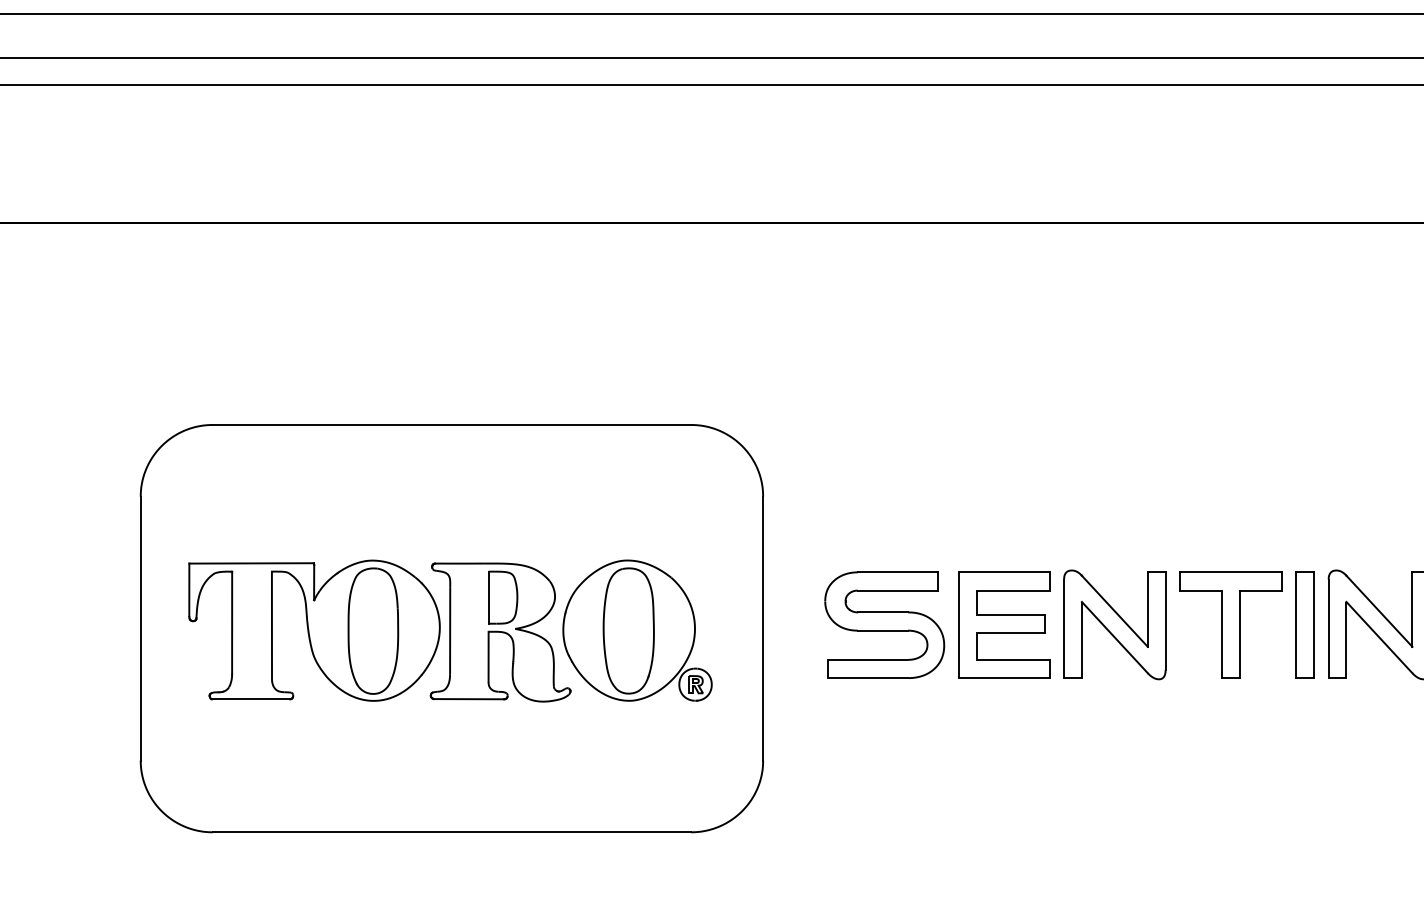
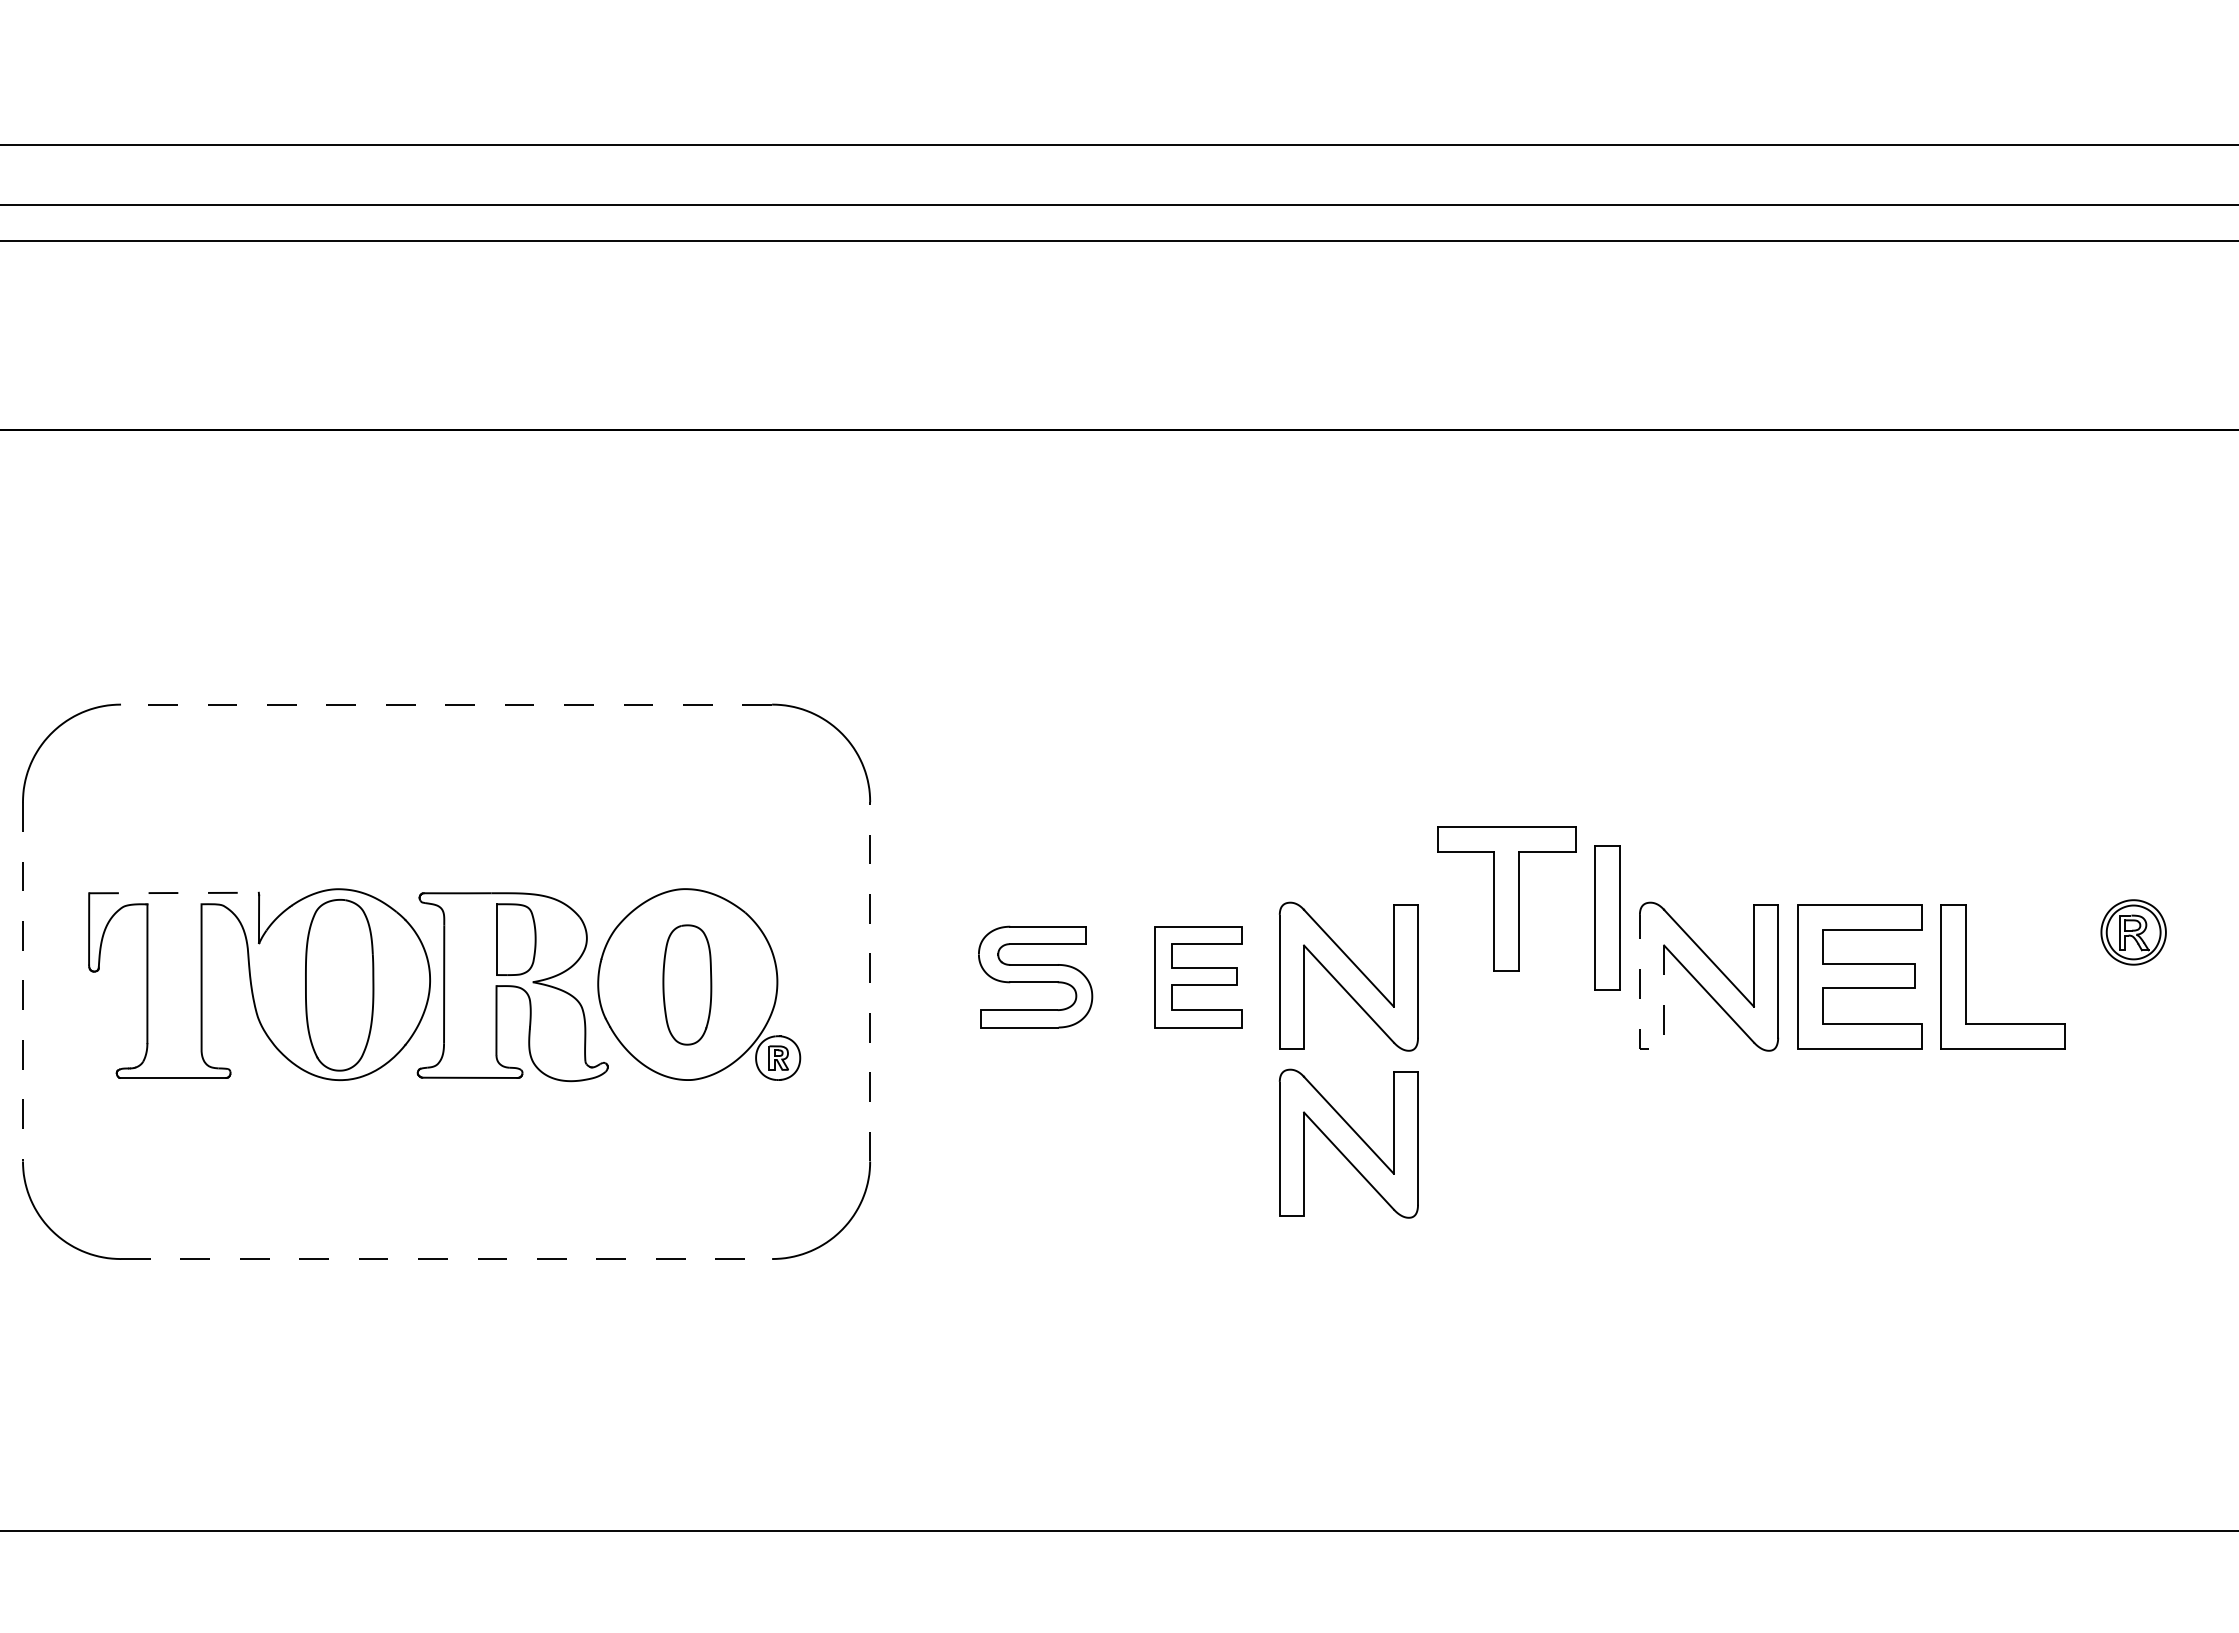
line: (451, 424) -> (446, 704), solid -> dashed
line: (252, 563) -> (174, 893), solid -> dashed
part: (884, 624) -> (1035, 976), size x0.7
part: (1003, 624) -> (1197, 976), size x0.7
part: (1230, 624) -> (1506, 898), moved
part: (1304, 624) -> (1607, 917), moved
line: (140, 628) -> (22, 981), solid -> dashed
line: (763, 628) -> (870, 981), solid -> dashed
part: (628, 630) -> (687, 984), size x0.7
line: (1328, 676) -> (1639, 1047), solid -> dashed
part: (1114, 747) -> (1348, 1143), added
line: (451, 832) -> (446, 1259), solid -> dashed

